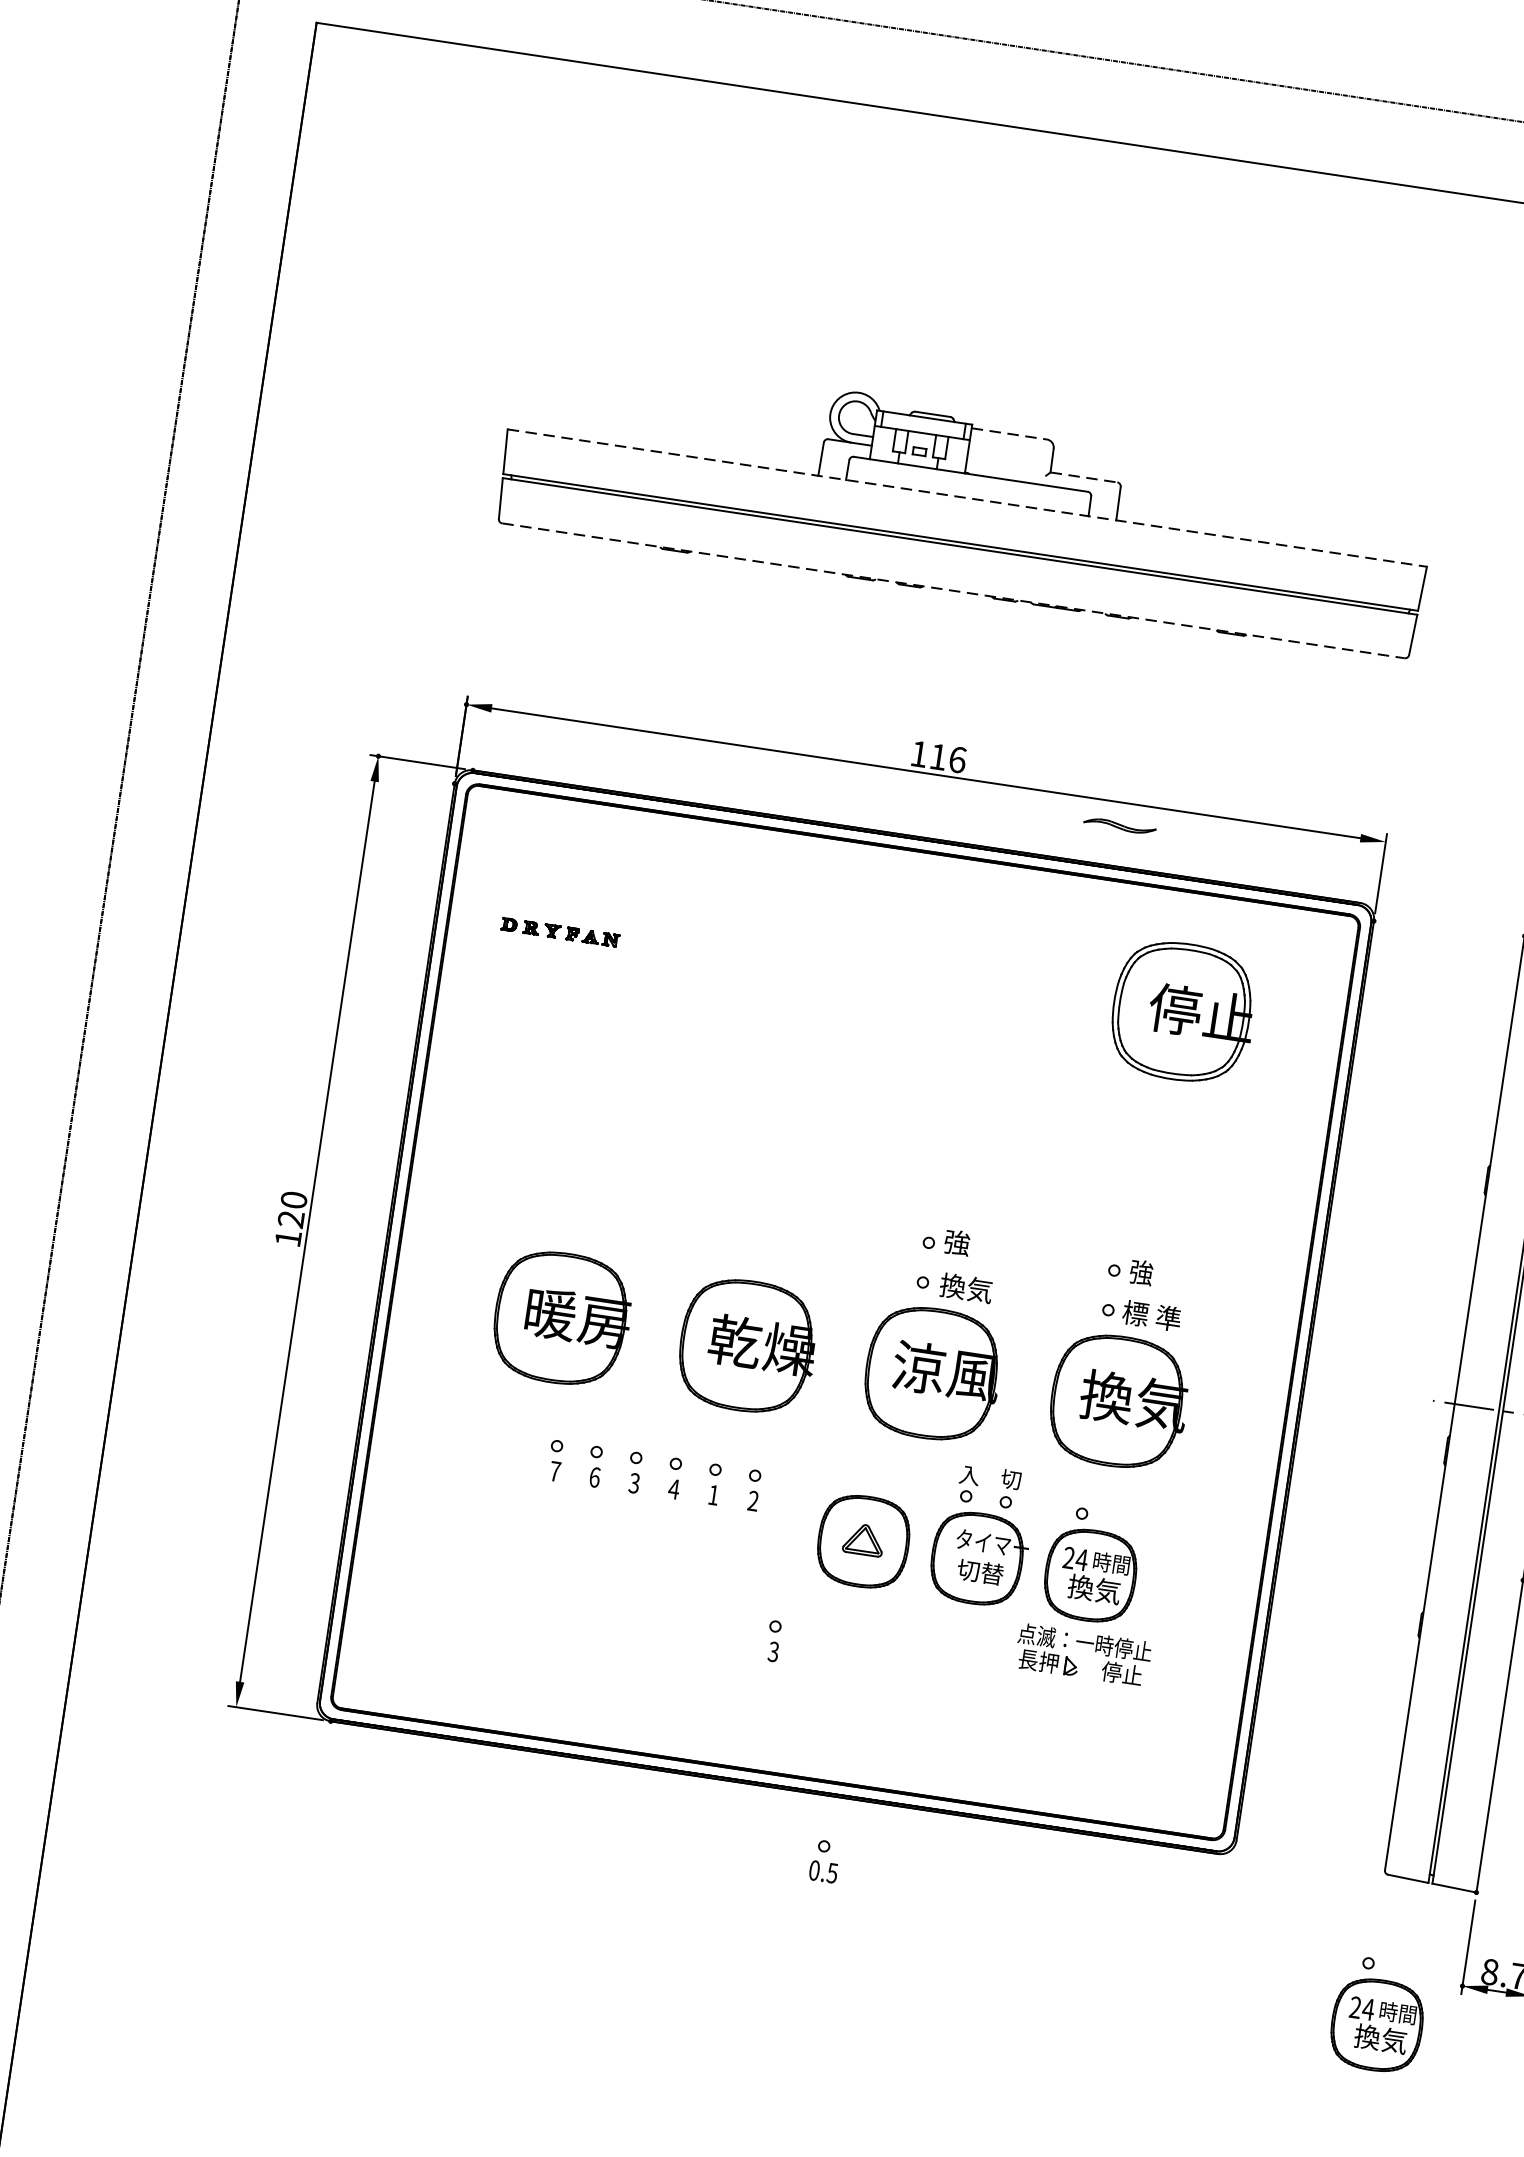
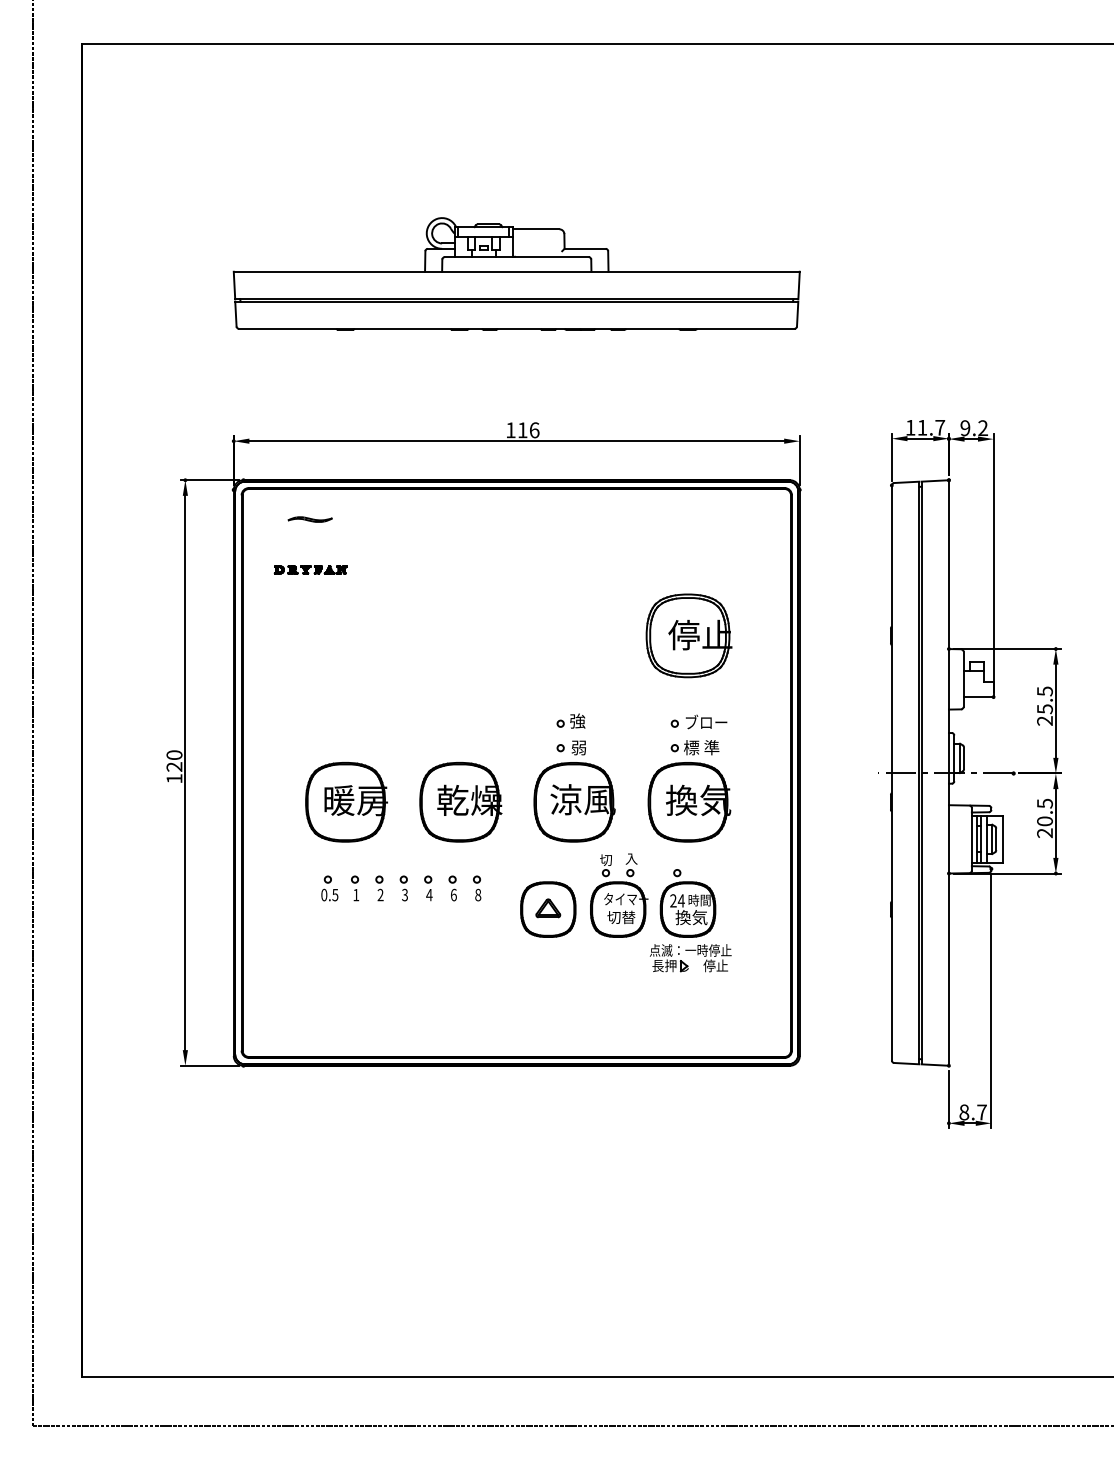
line: (1009, 434) -> (536, 229), dashed -> solid
line: (1084, 476) -> (585, 248), dashed -> solid
line: (966, 497) -> (516, 271), dashed -> solid
line: (953, 590) -> (516, 328), dashed -> solid
part: (1118, 825) -> (309, 519), moved
part: (1182, 1011) -> (688, 635), moved
text: (1164, 1275) -> (705, 722), 強 -> ブロー
text: (966, 1287) -> (587, 747), 換気 -> 弱
text: (555, 1472) -> (356, 895), 7 -> 1
text: (970, 1474) -> (606, 859), 入 -> 切
text: (594, 1476) -> (380, 894), 6 -> 2
text: (1011, 1478) -> (631, 858), 切 -> 入
text: (713, 1494) -> (453, 894), 1 -> 6
text: (753, 1500) -> (478, 894), 2 -> 8
part: (772, 1640) -> (502, 977), removed
part: (824, 1861) -> (329, 888), moved
part: (1377, 2015) -> (900, 1148), removed

